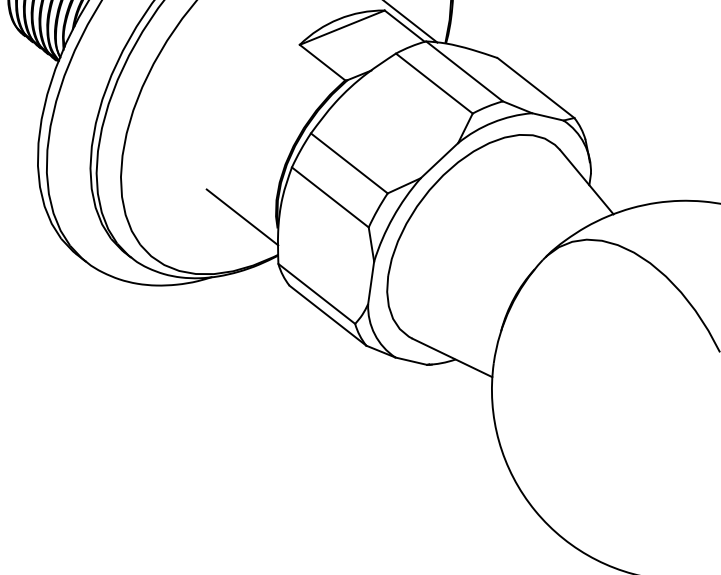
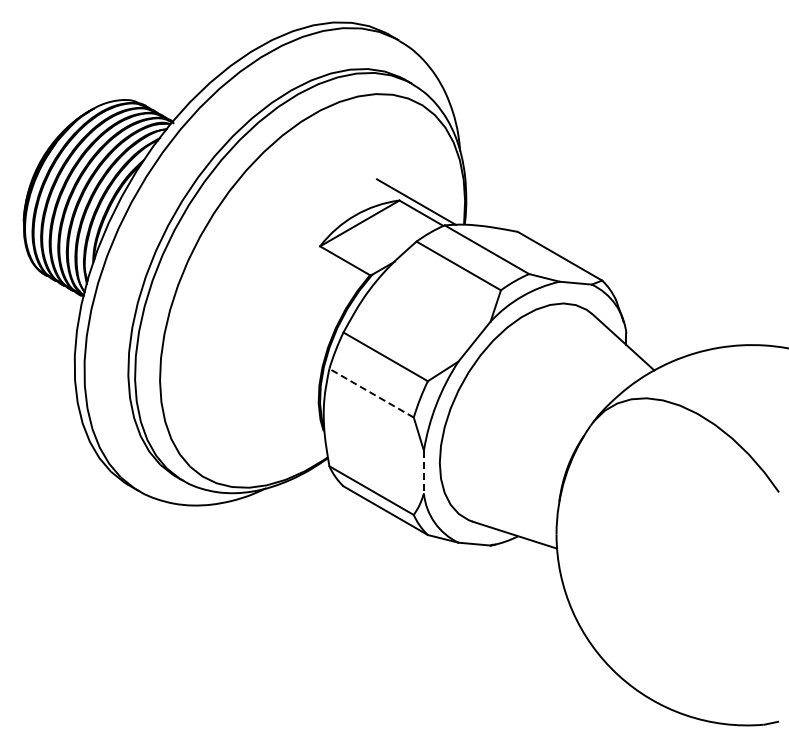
line: (330, 197) -> (371, 393), solid -> dashed
line: (242, 216) -> (287, 424), removed
line: (370, 283) -> (423, 472), solid -> dashed

